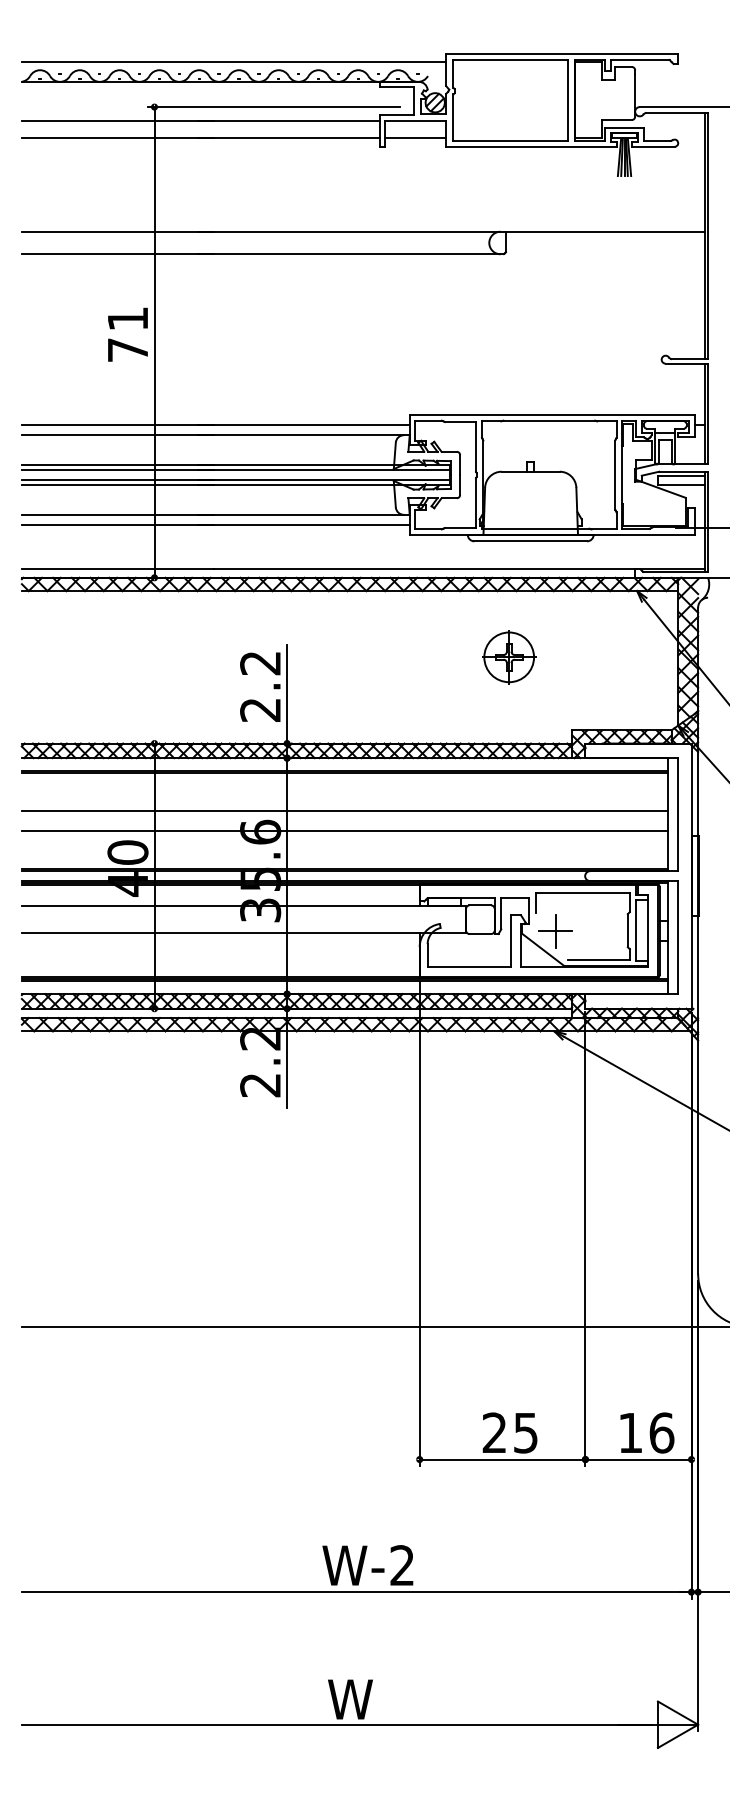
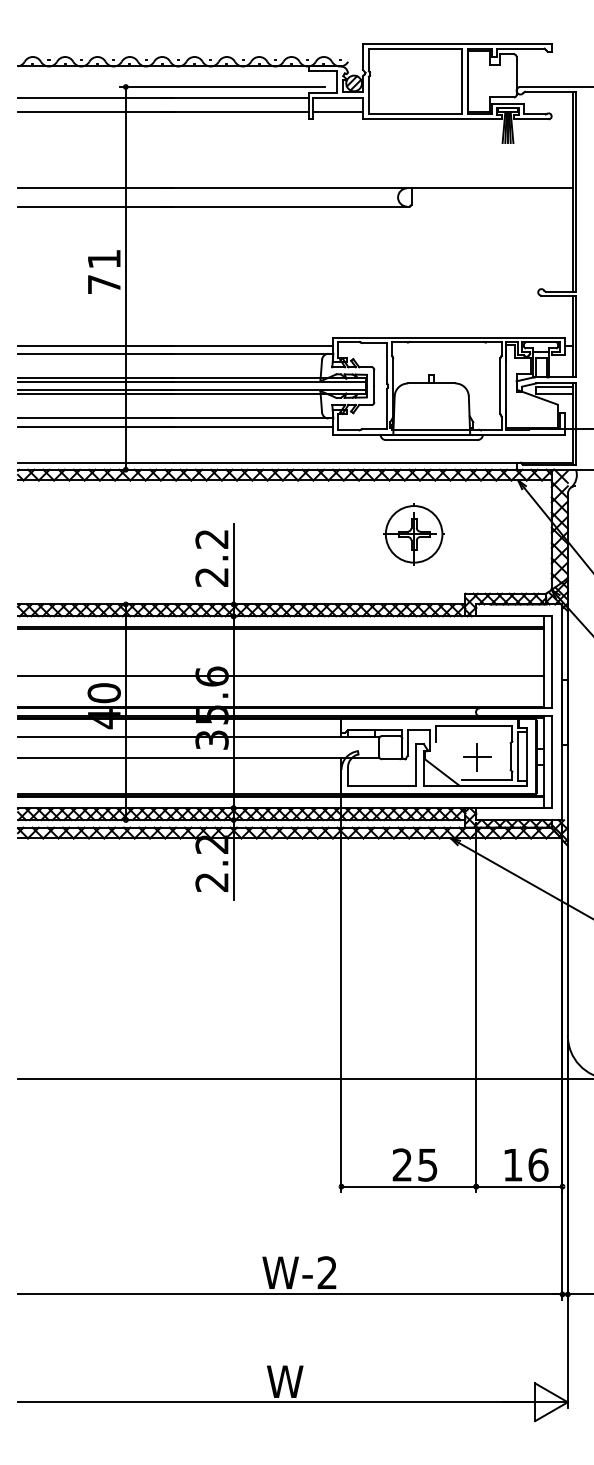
line: (233, 62) -> (190, 50), removed
part: (509, 657) -> (414, 534), size x1.4
line: (344, 811) -> (280, 659), removed
part: (555, 931) -> (477, 757), moved

